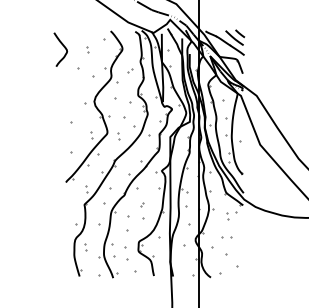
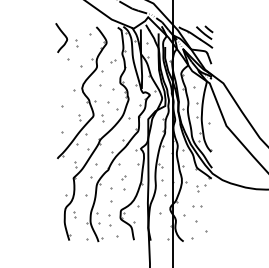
curve: (63, 47) -> (64, 36), moved

